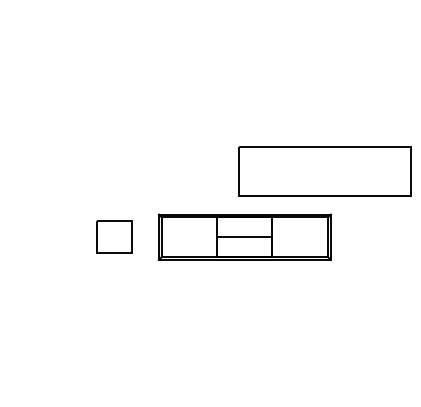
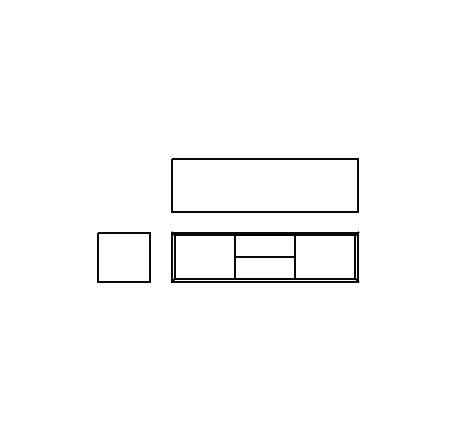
part: (324, 171) -> (264, 185), moved
part: (114, 237) -> (123, 257), size x1.43

